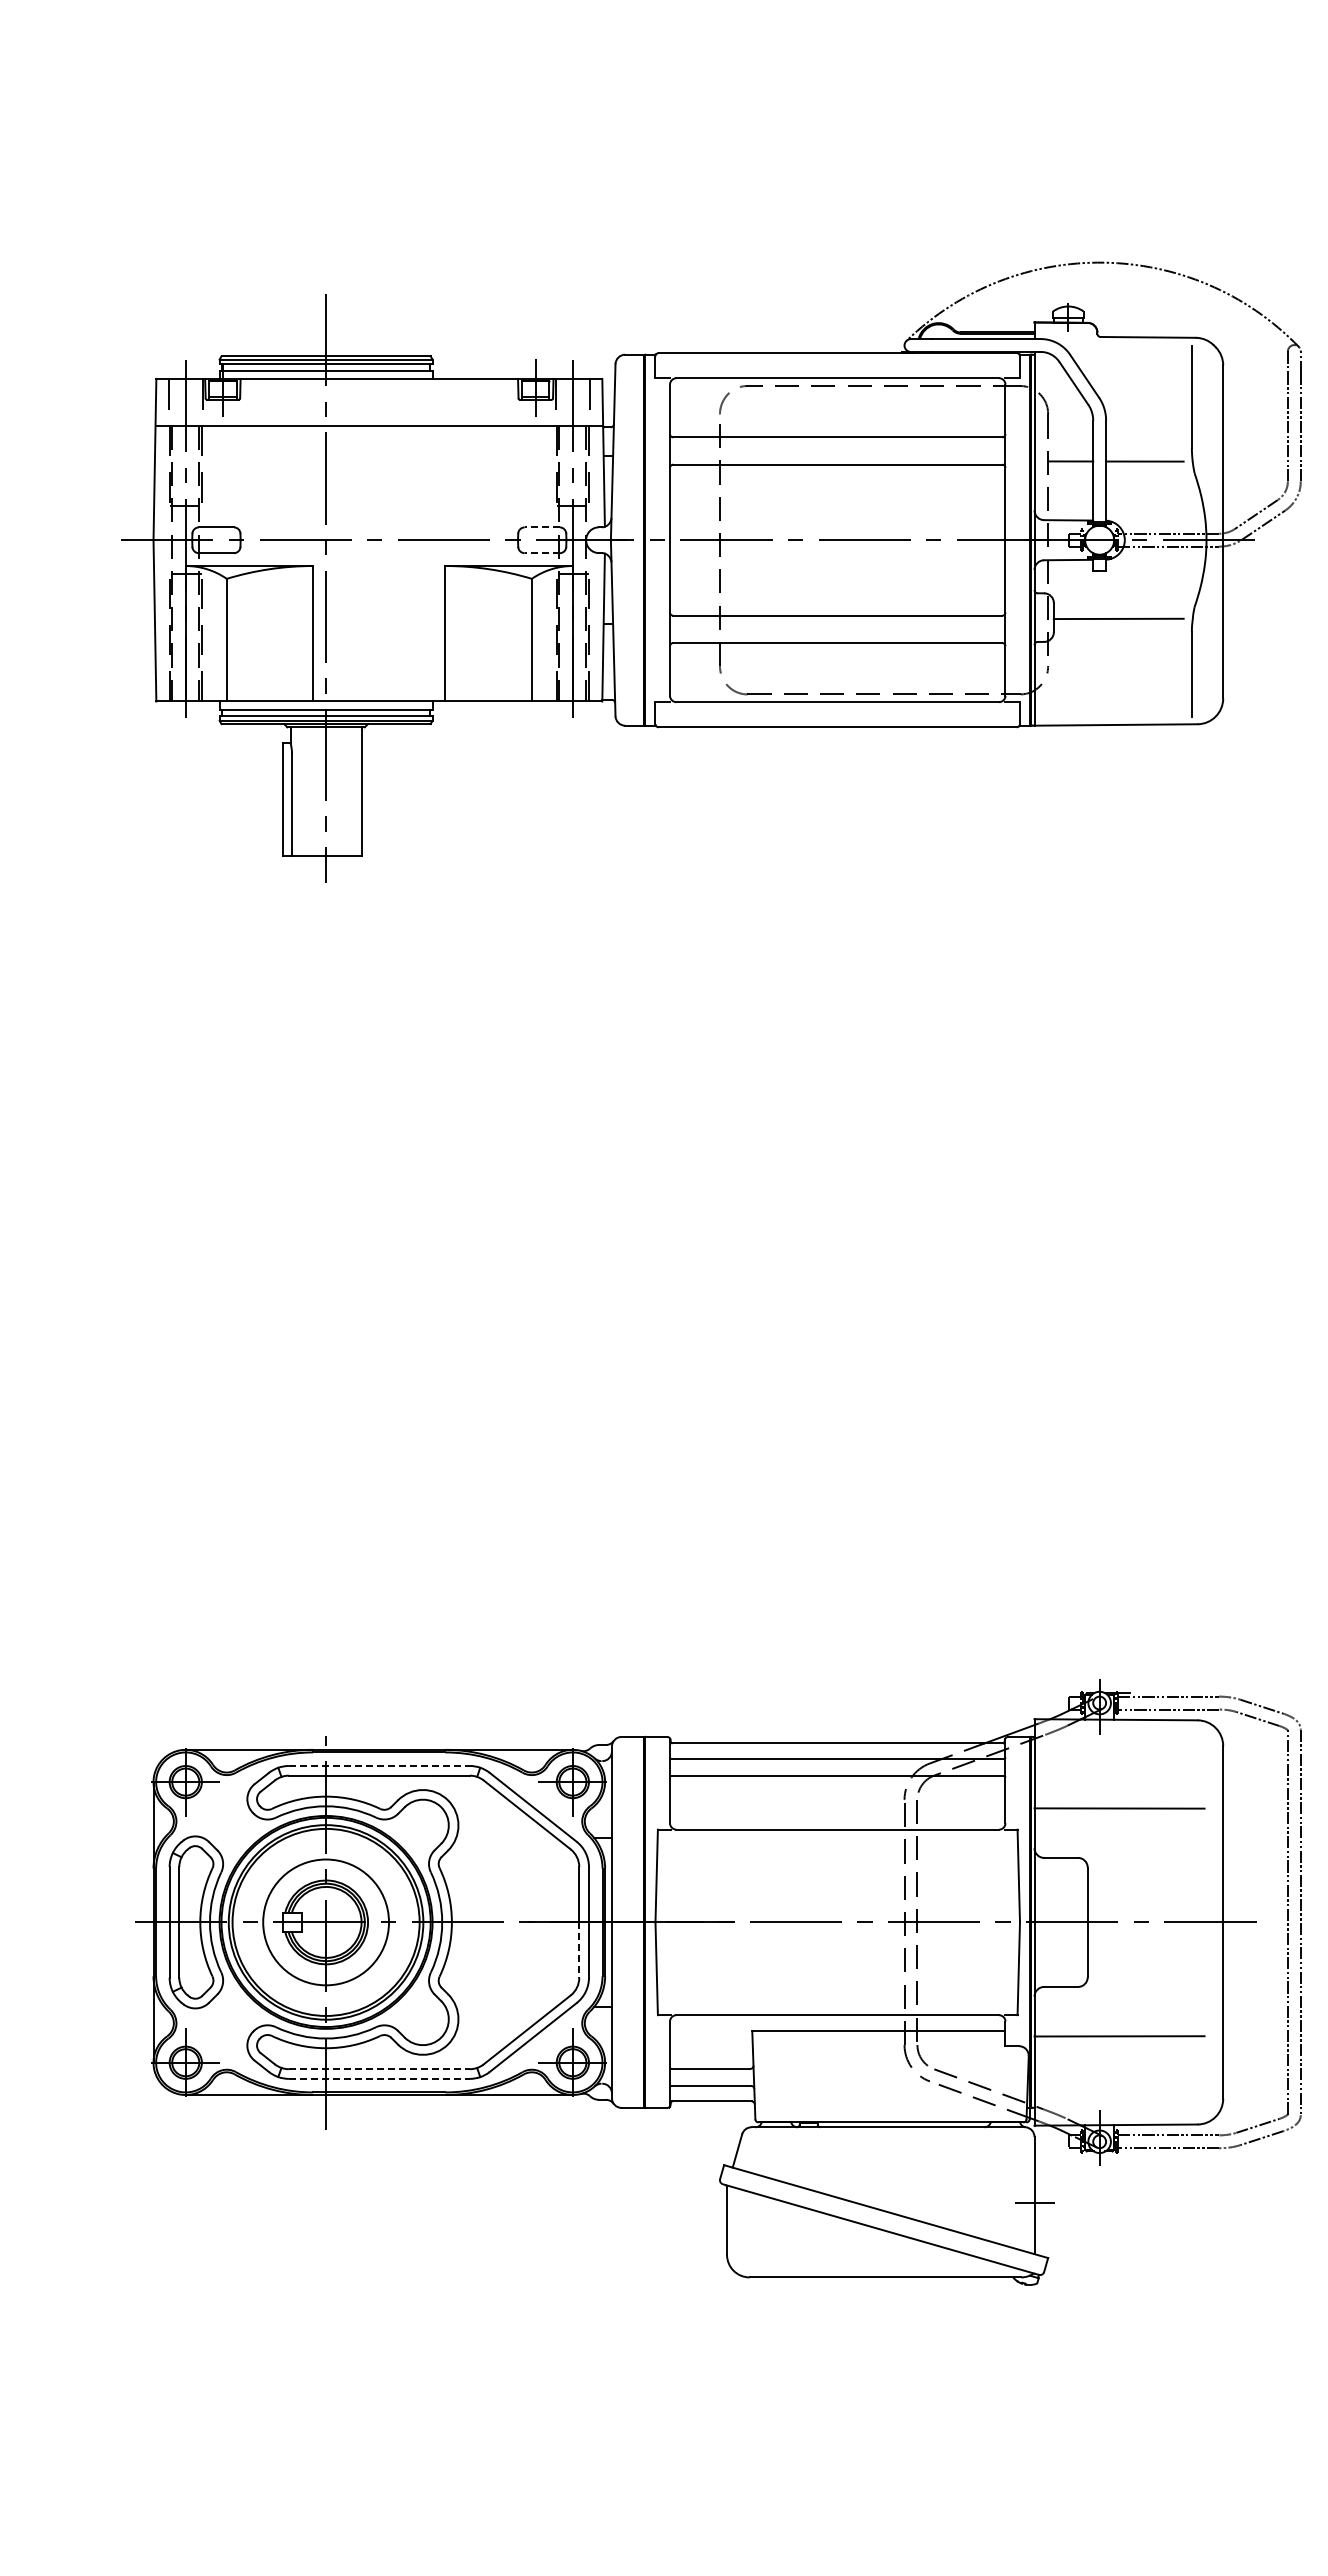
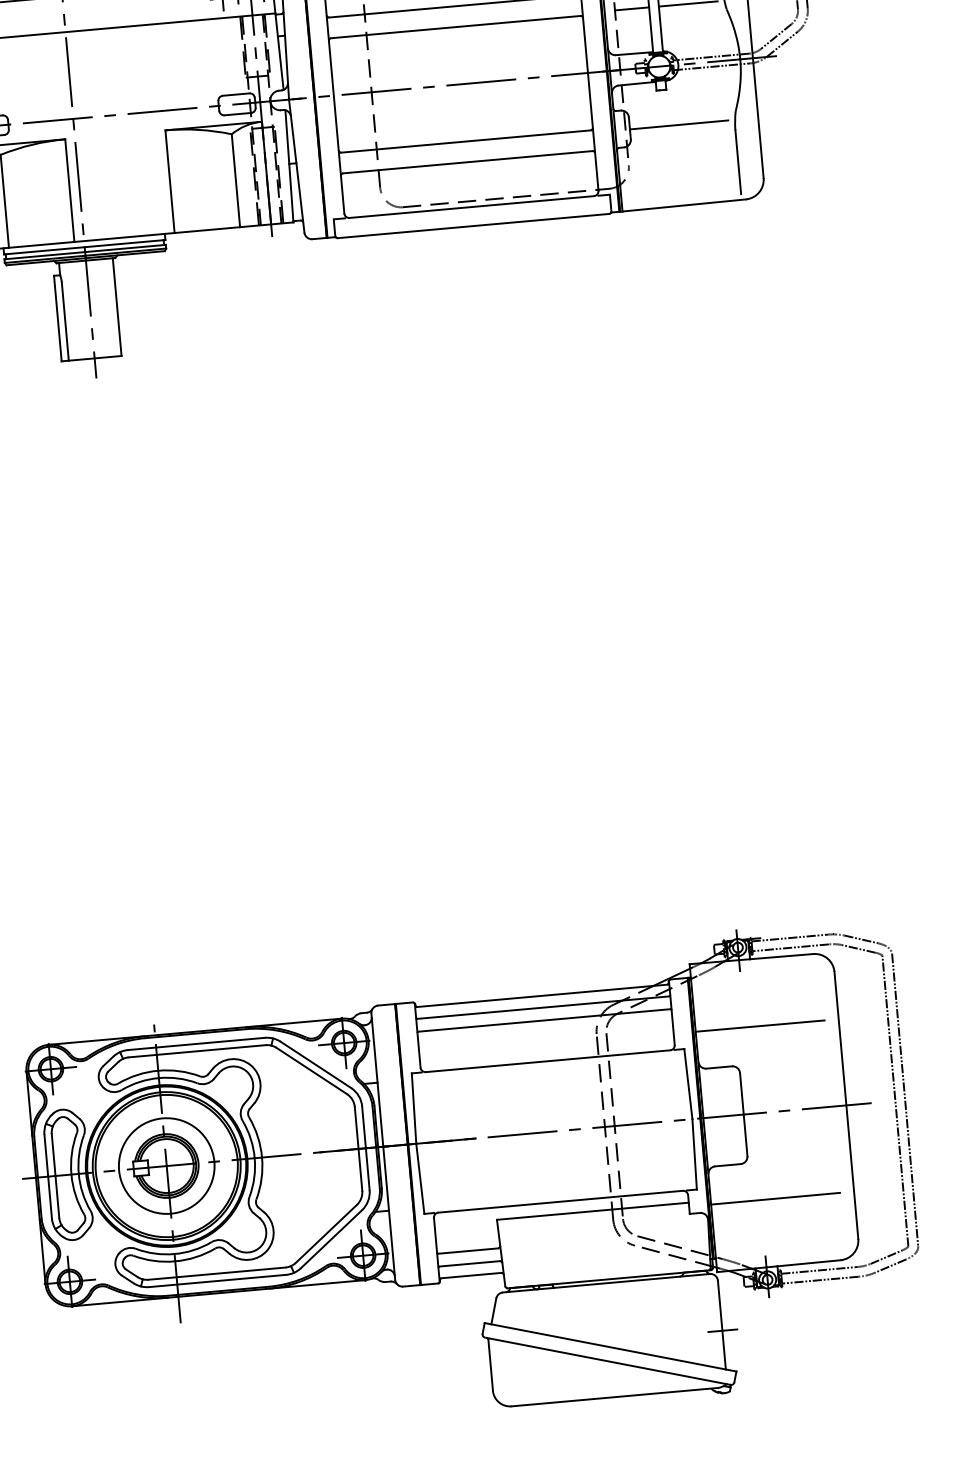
line: (542, 527) -> (236, 94), dashed -> solid
line: (542, 553) -> (238, 114), dashed -> solid
line: (379, 1765) -> (196, 1043), dashed -> solid
line: (579, 1950) -> (360, 1170), dashed -> solid
line: (379, 2069) -> (217, 1273), dashed -> solid
line: (379, 2078) -> (217, 1280), dashed -> solid

